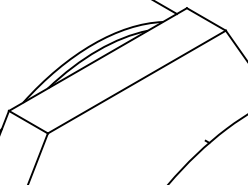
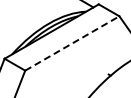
line: (137, 82) -> (72, 43), solid -> dashed

